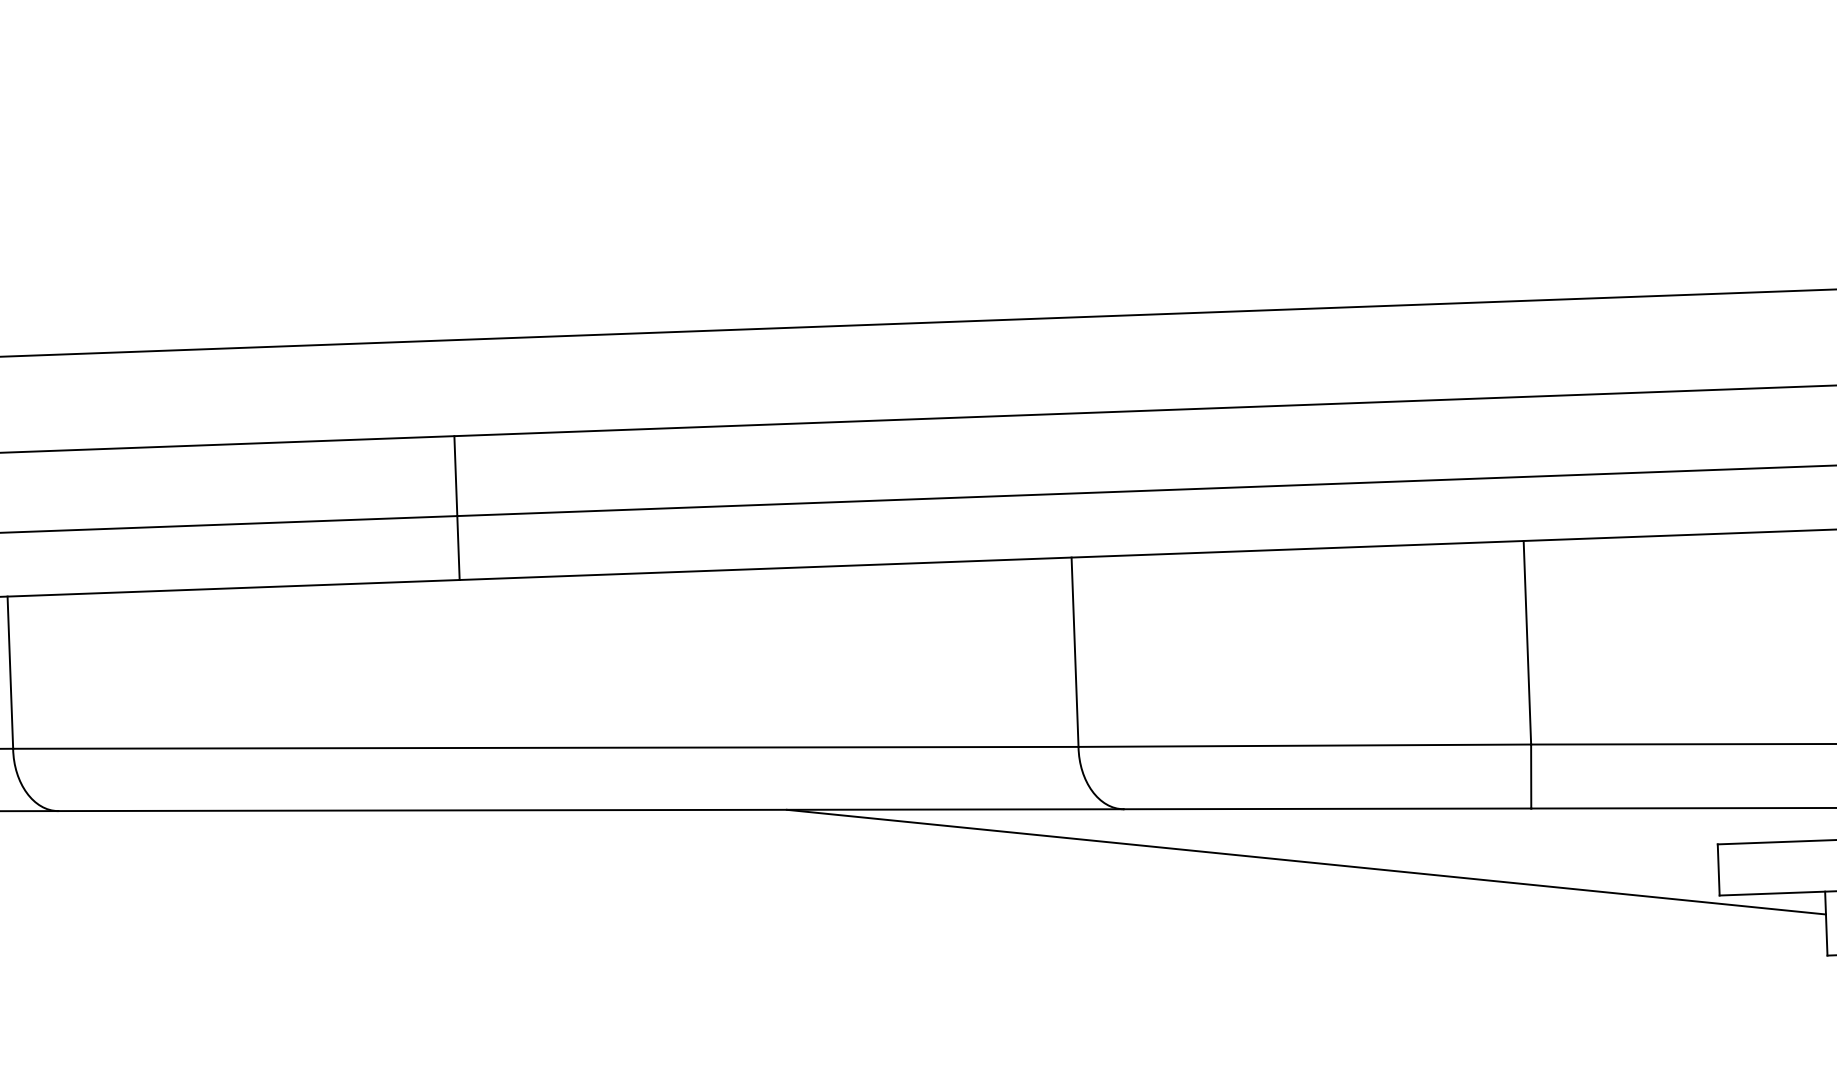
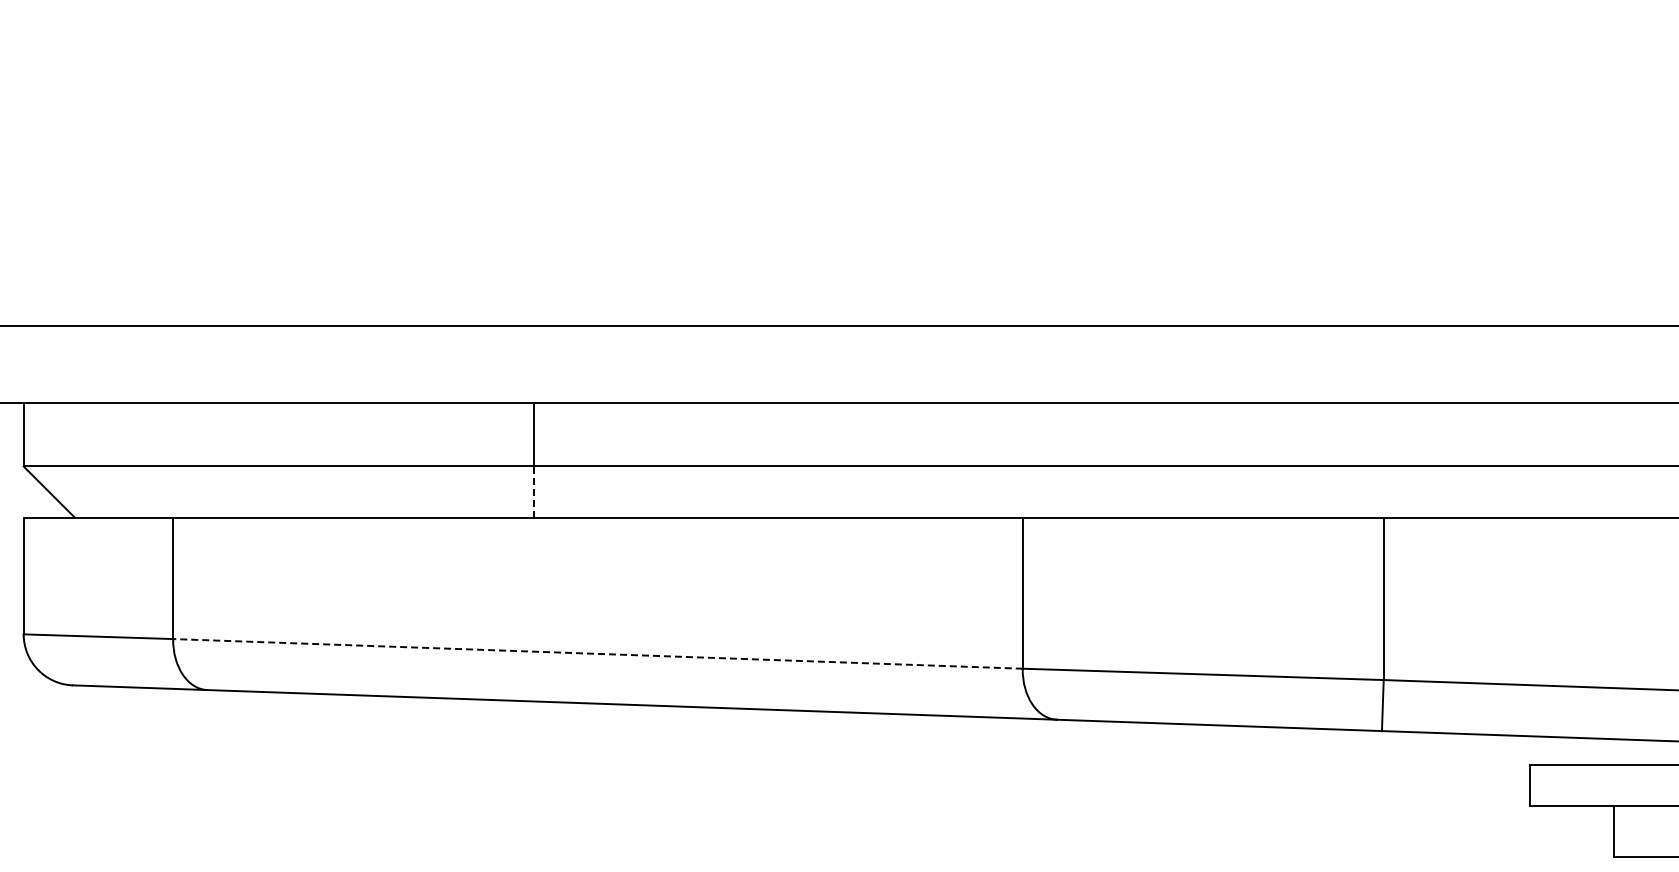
line: (458, 548) -> (534, 492), solid -> dashed
line: (545, 747) -> (597, 653), solid -> dashed
line: (1305, 862) -> (1200, 767), removed

